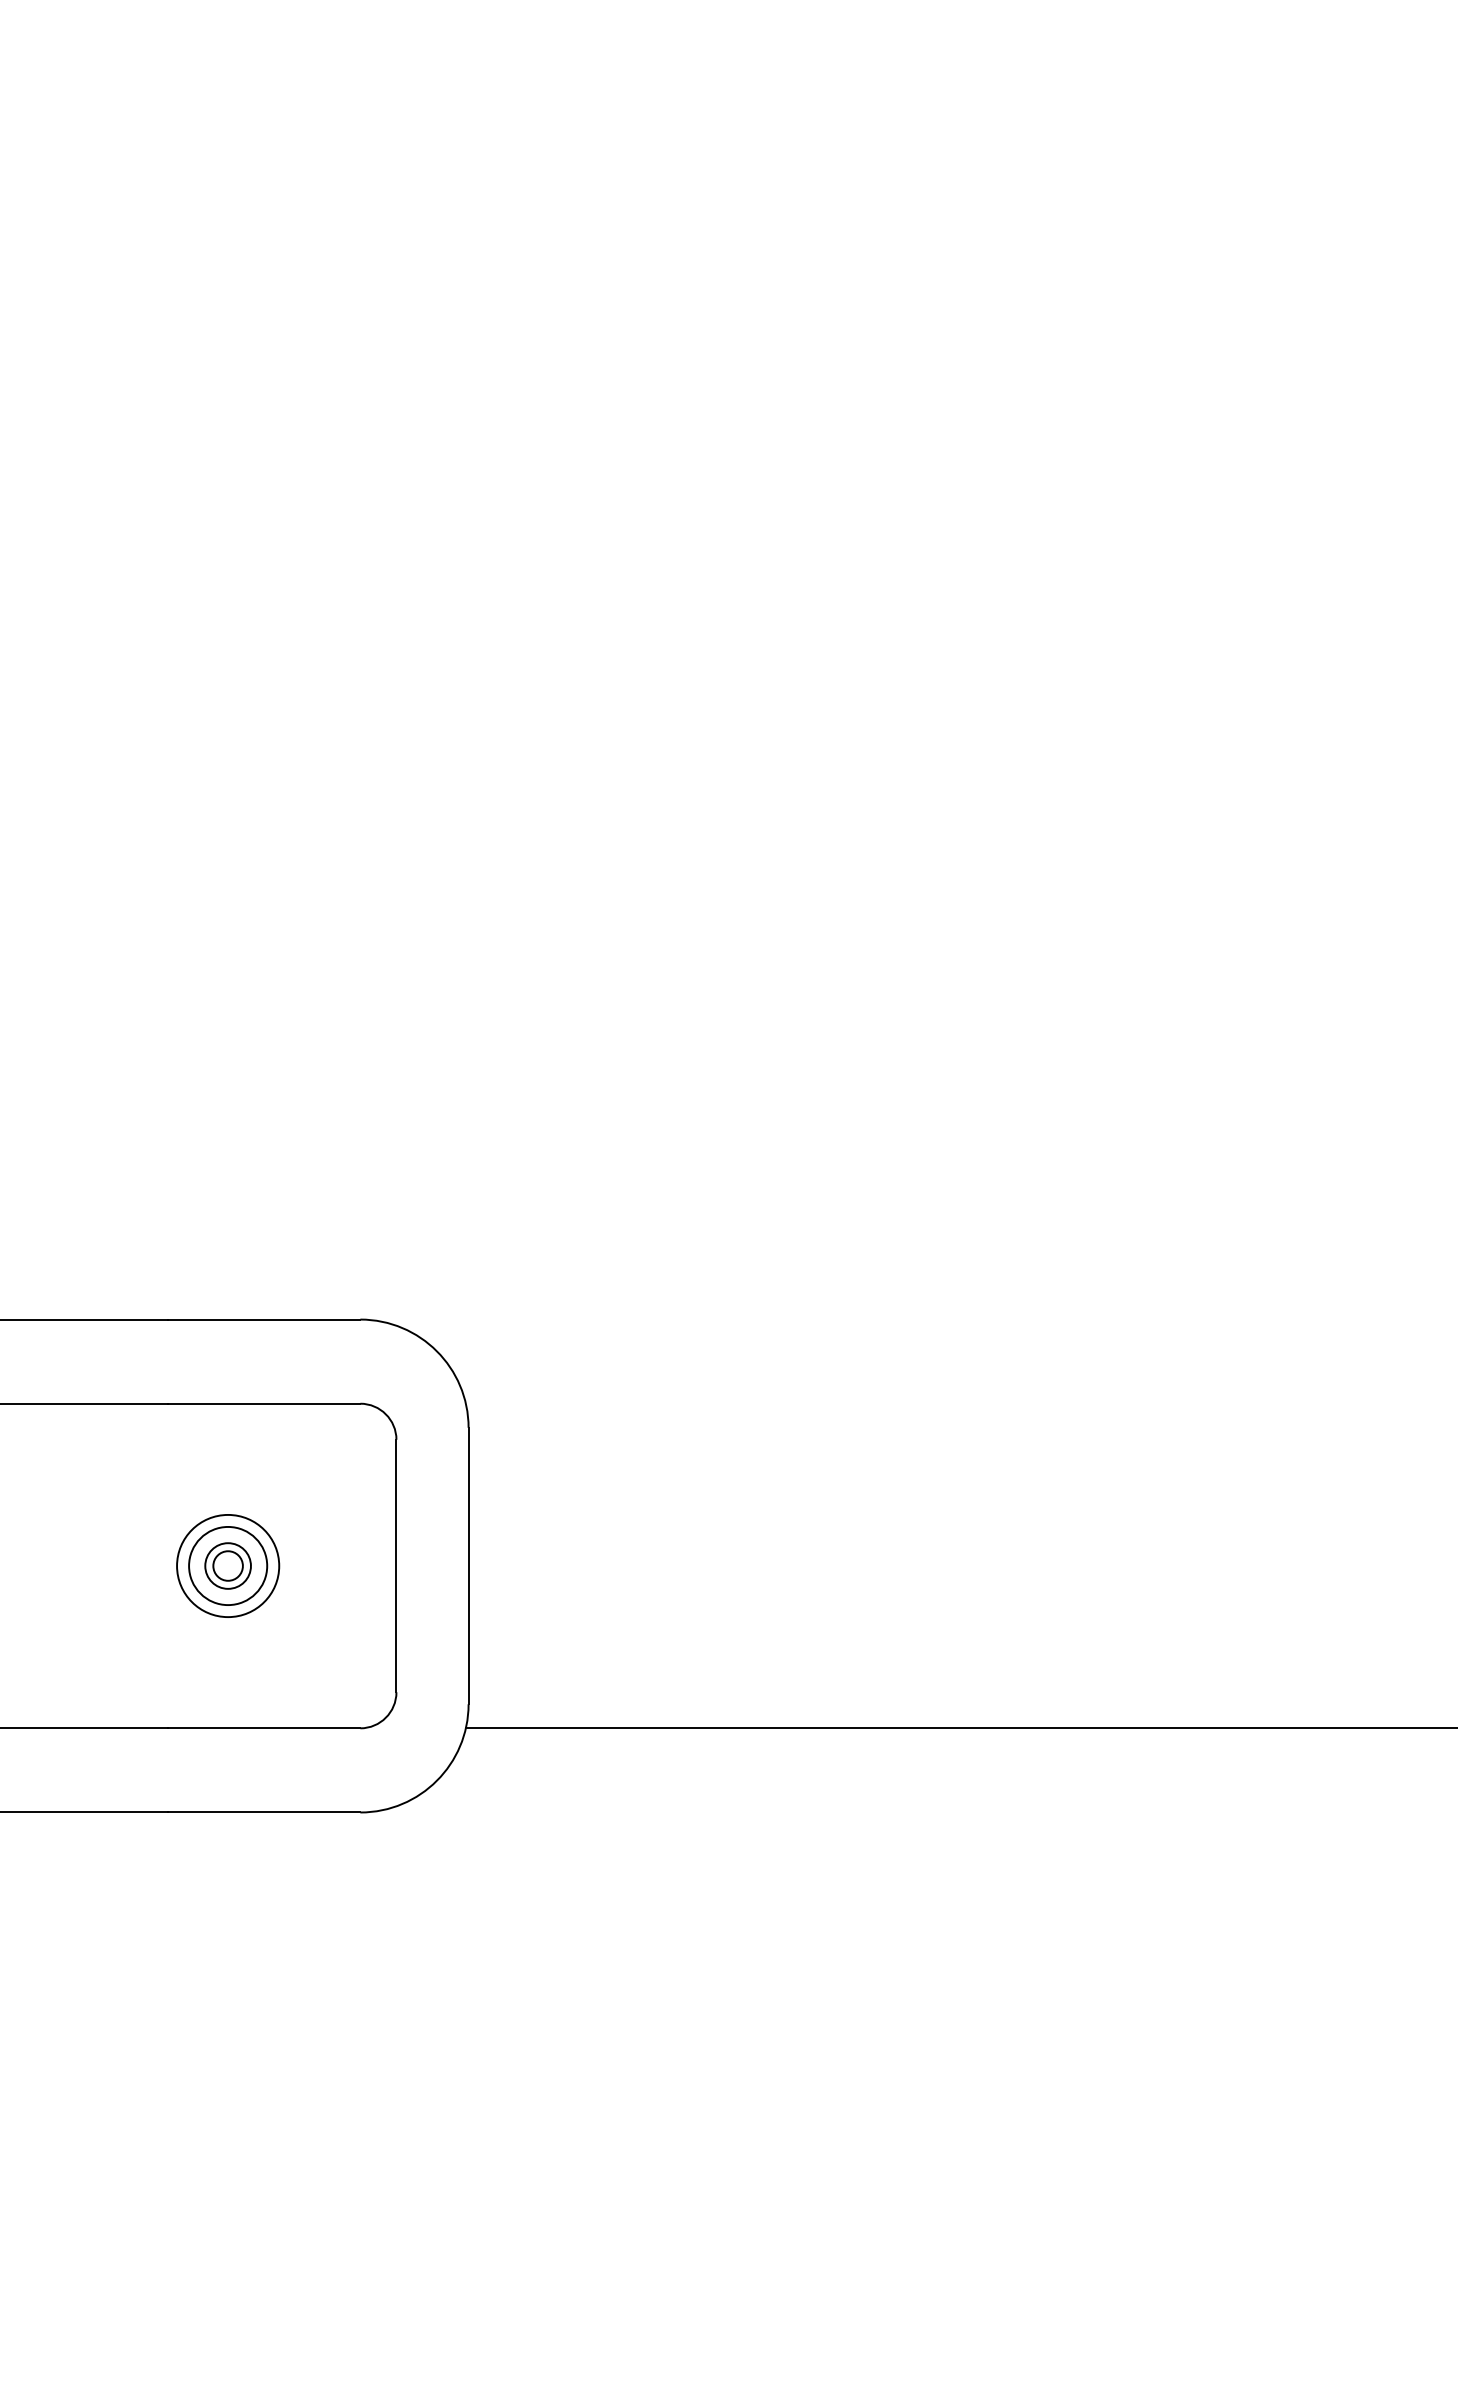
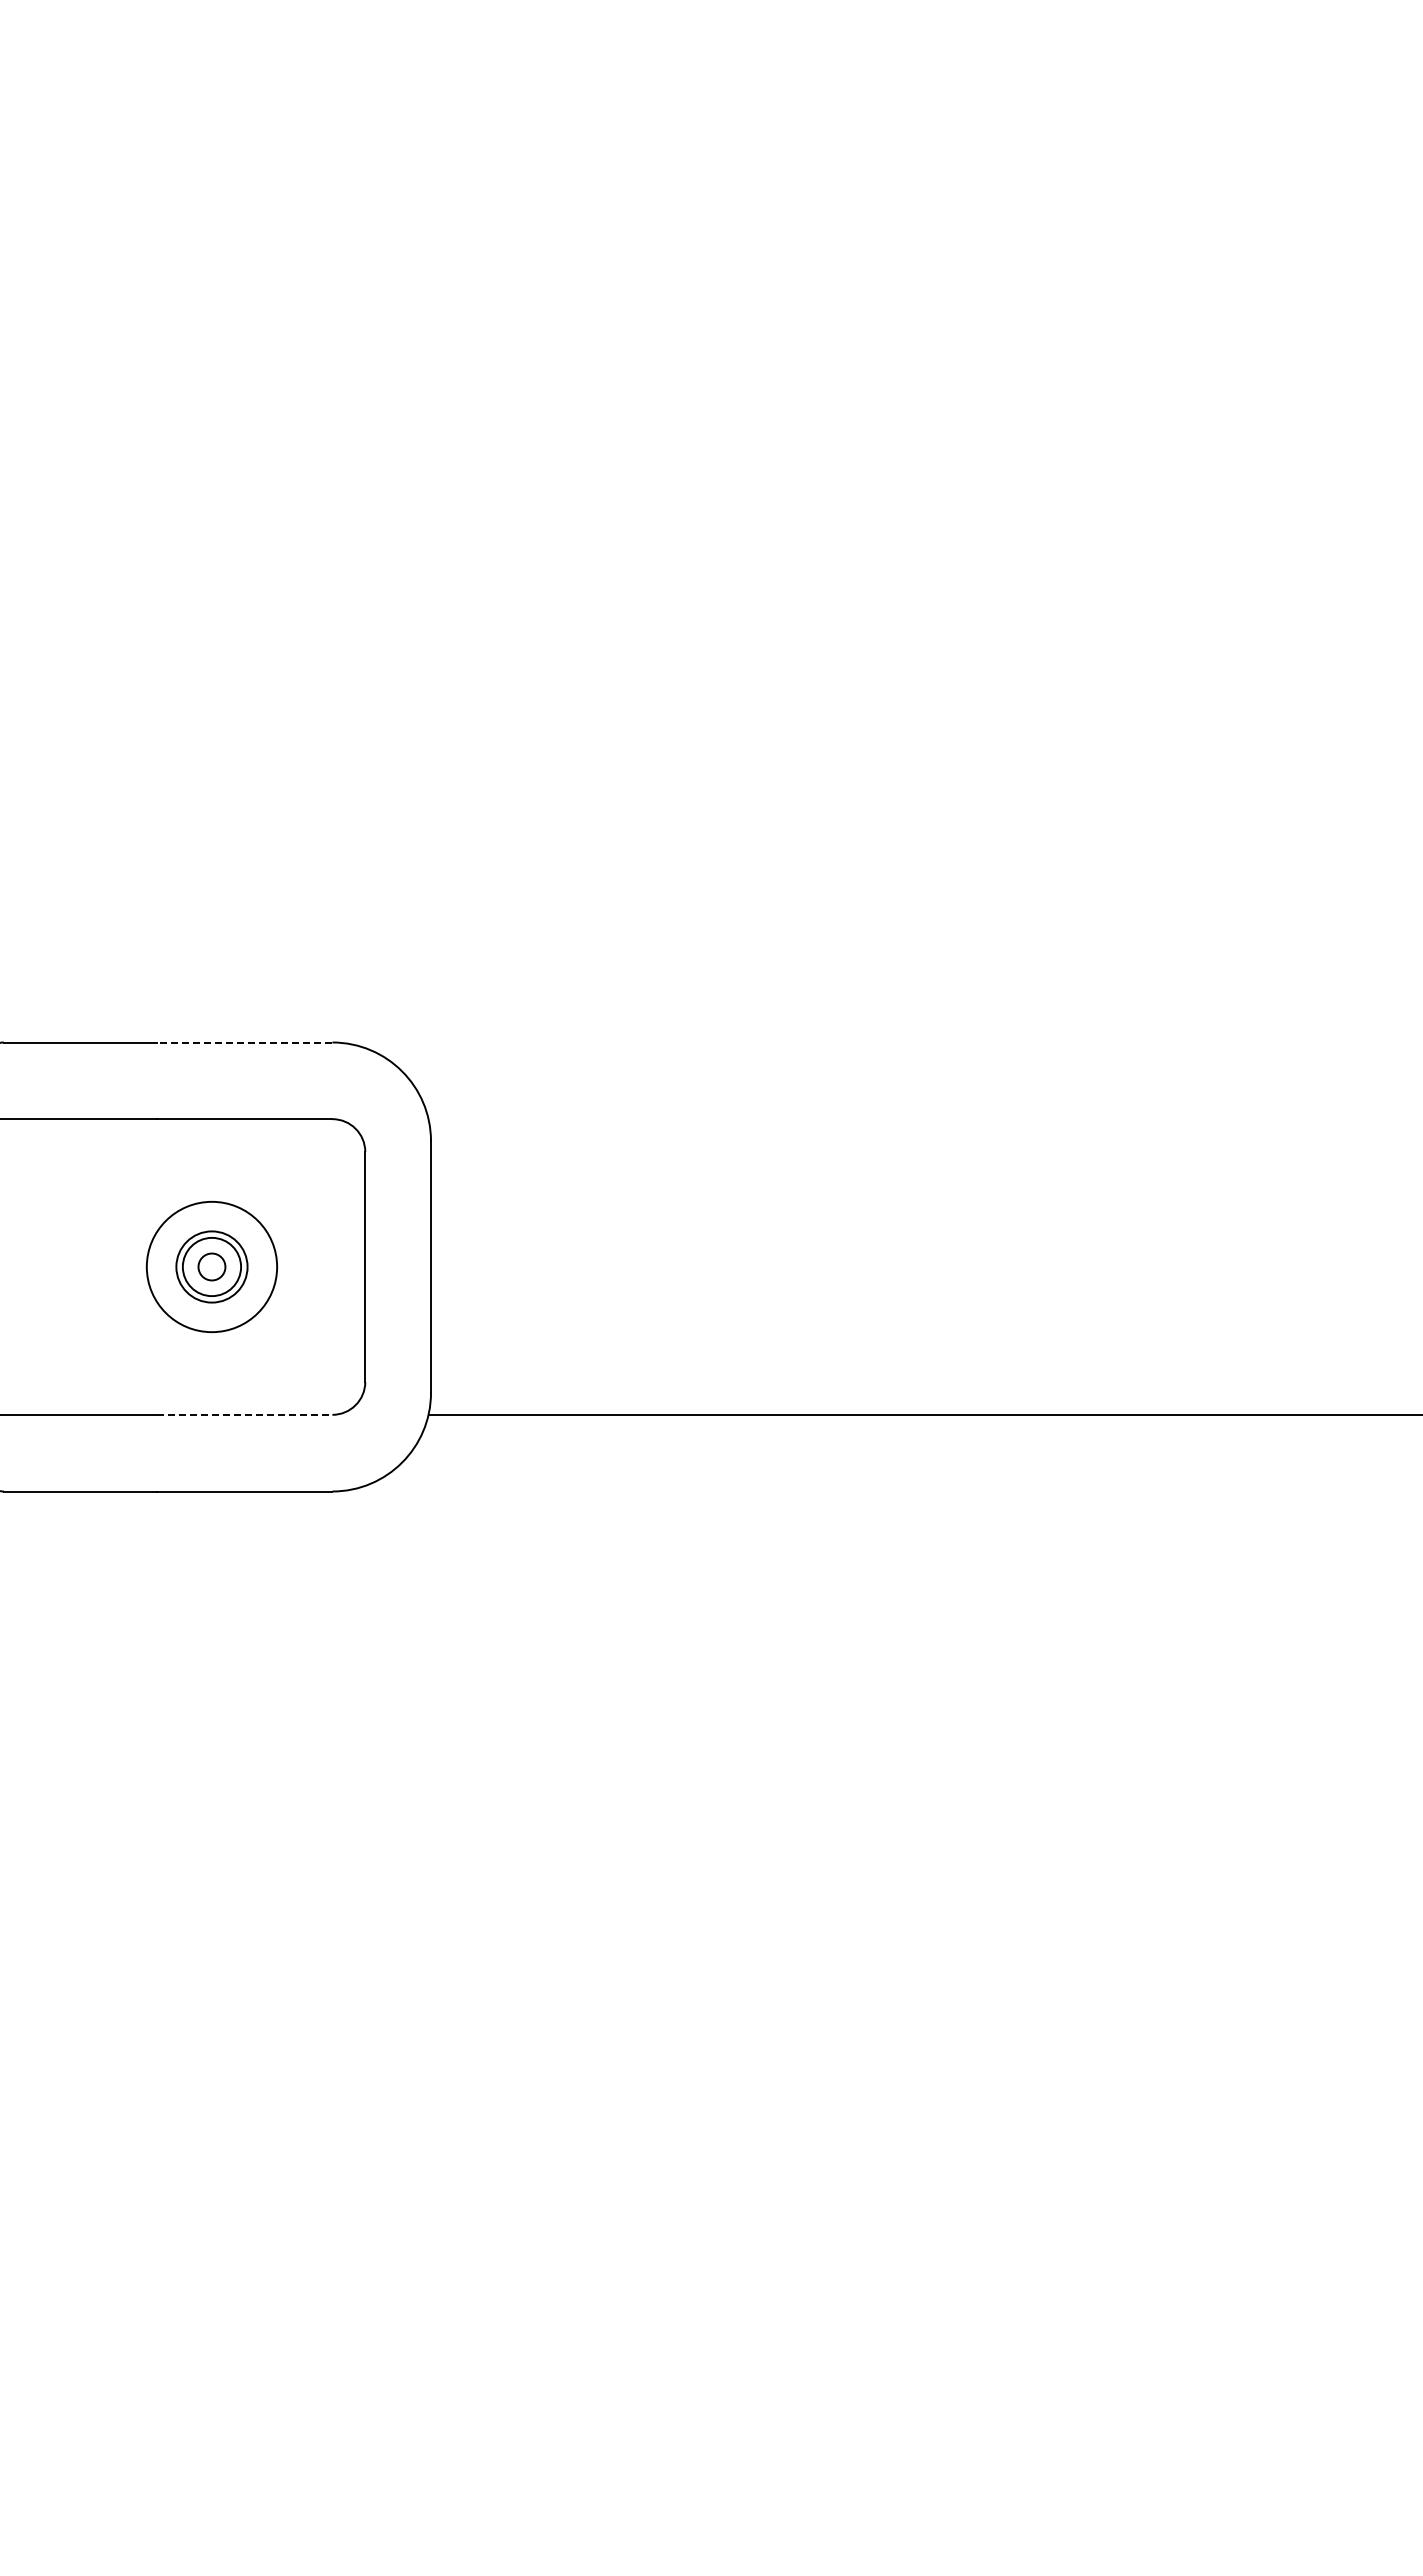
line: (263, 1319) -> (244, 1042), solid -> dashed
circle: (227, 1565) -> (211, 1266), size x1.4
circle: (227, 1565) -> (211, 1266), size x1.4
line: (263, 1727) -> (244, 1414), solid -> dashed

